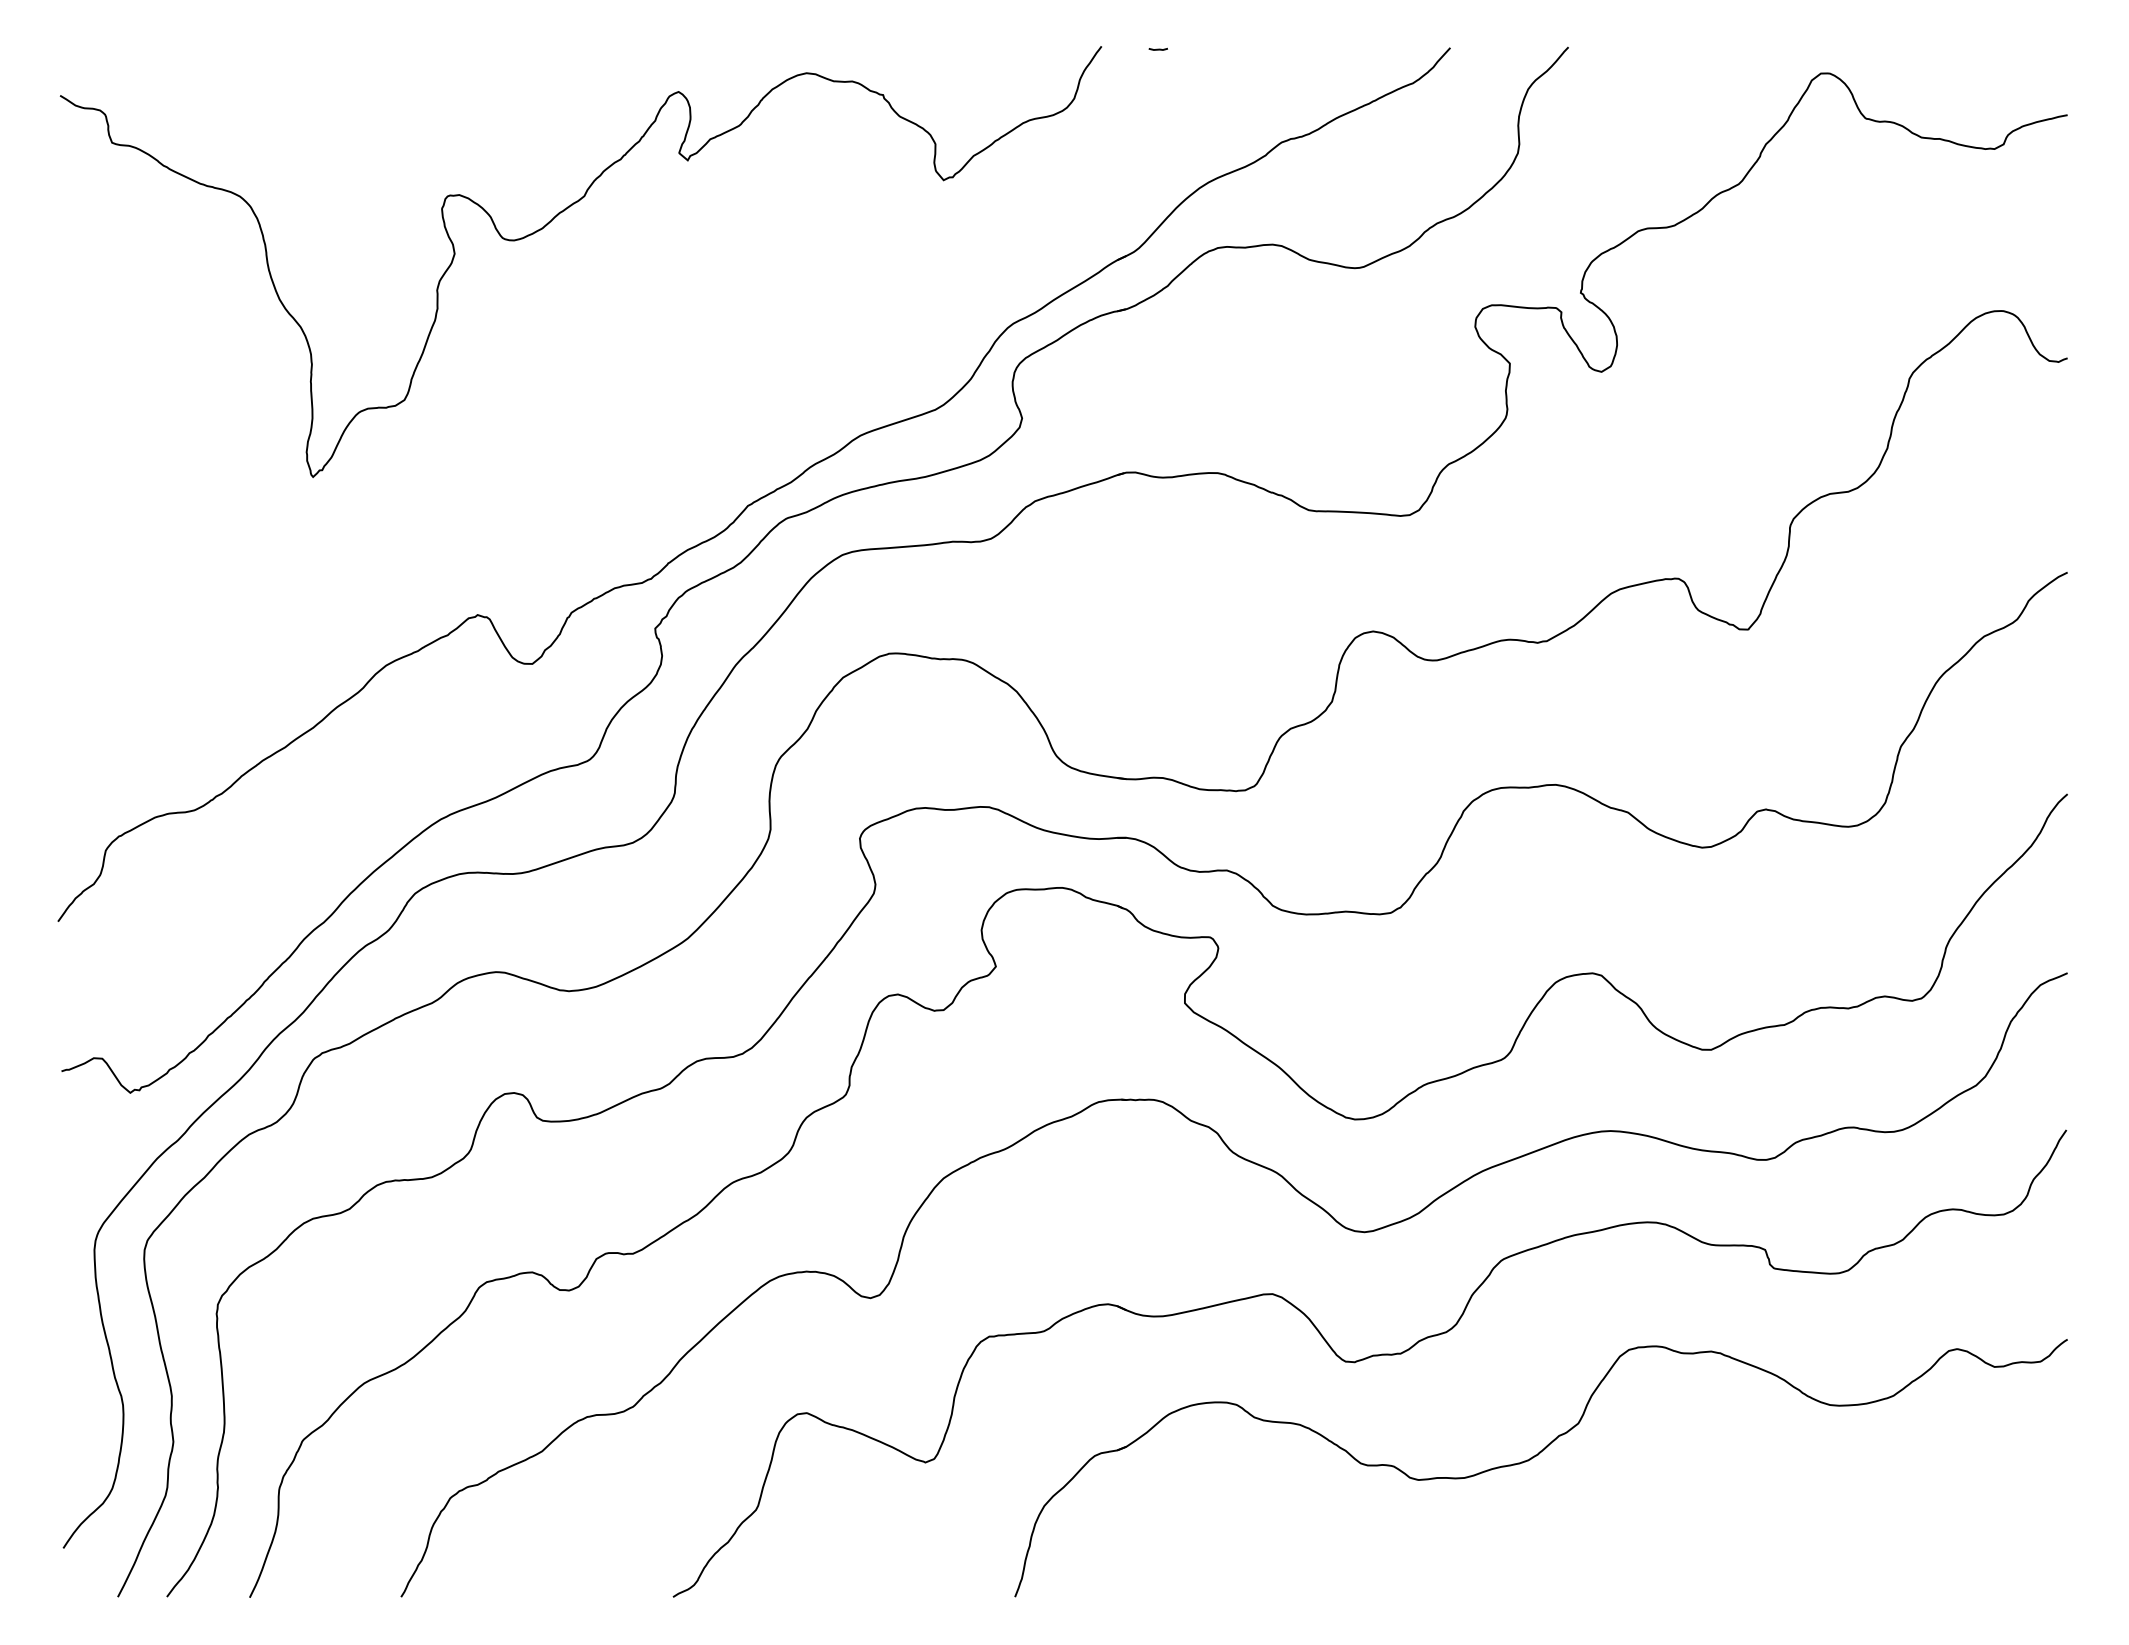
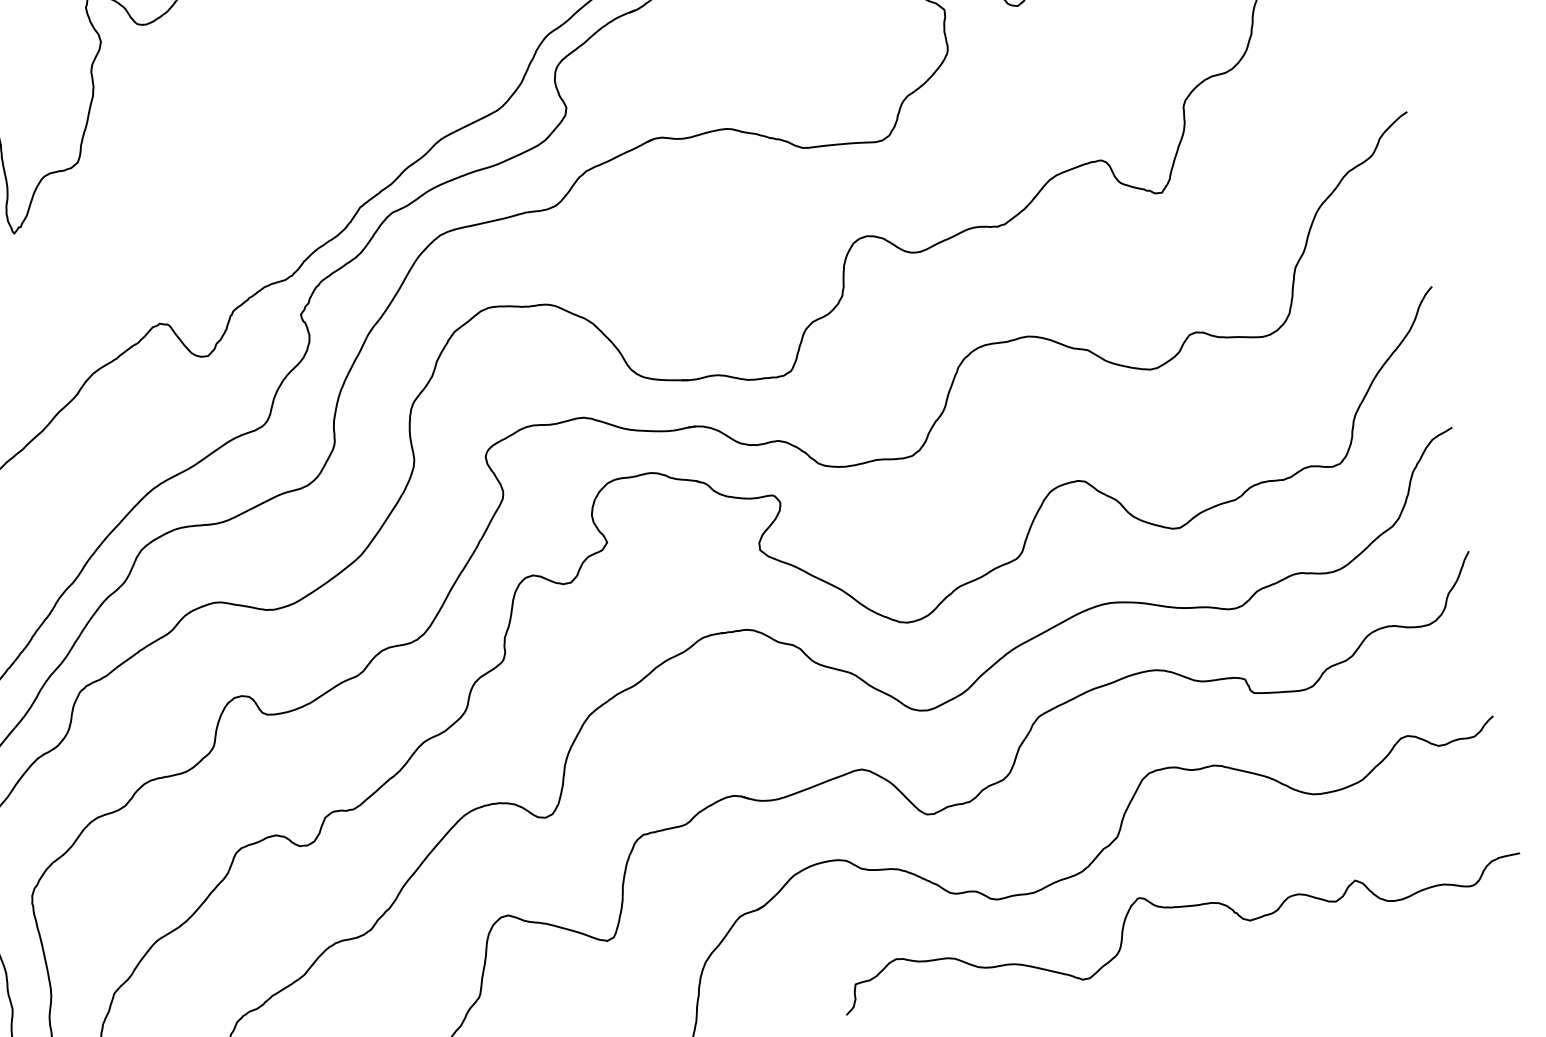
curve: (1642, 1522) -> (1178, 907), added

